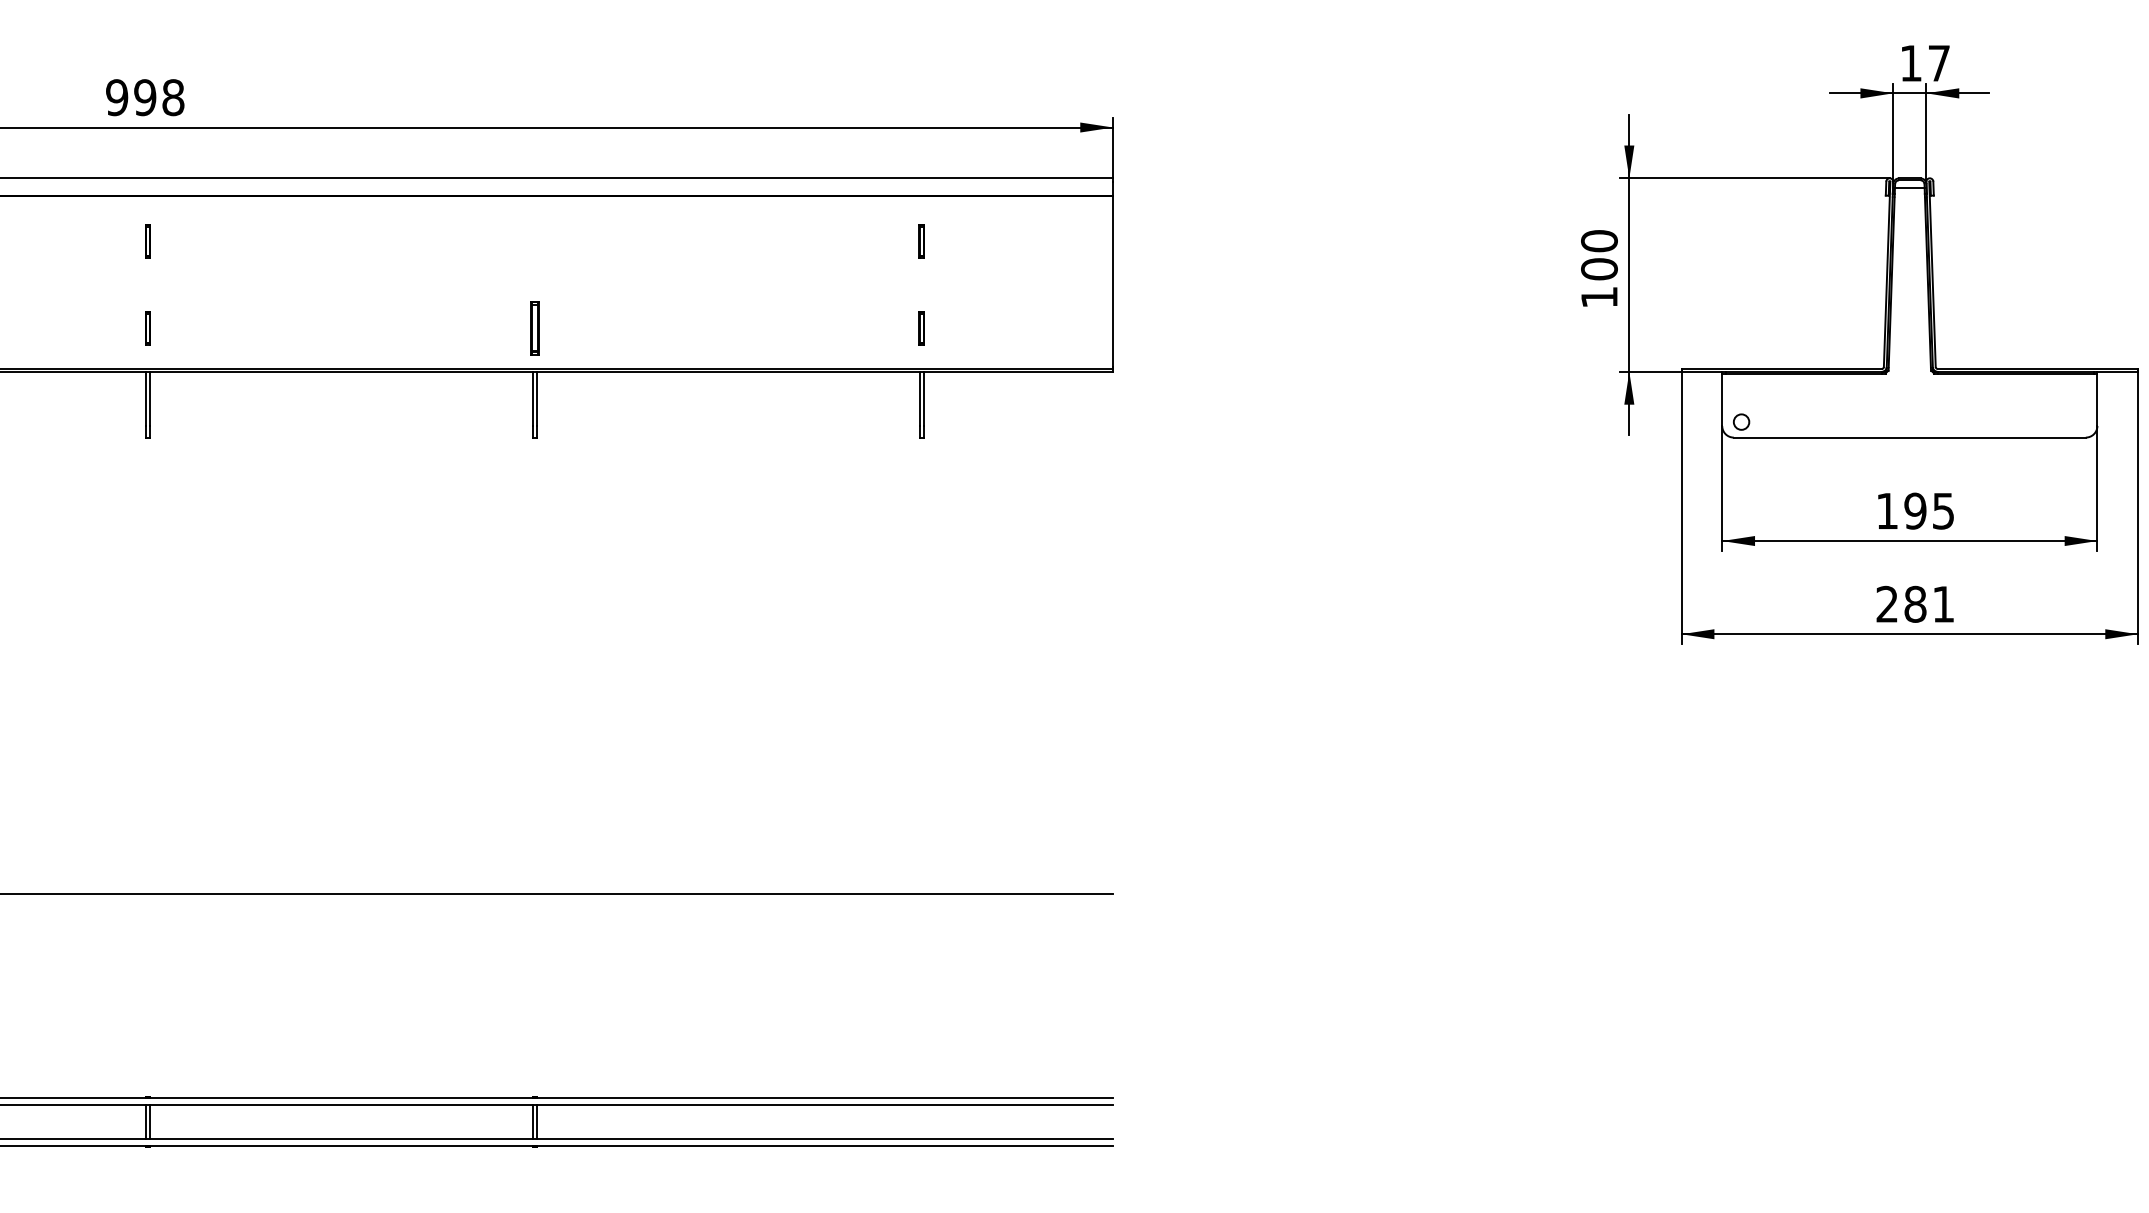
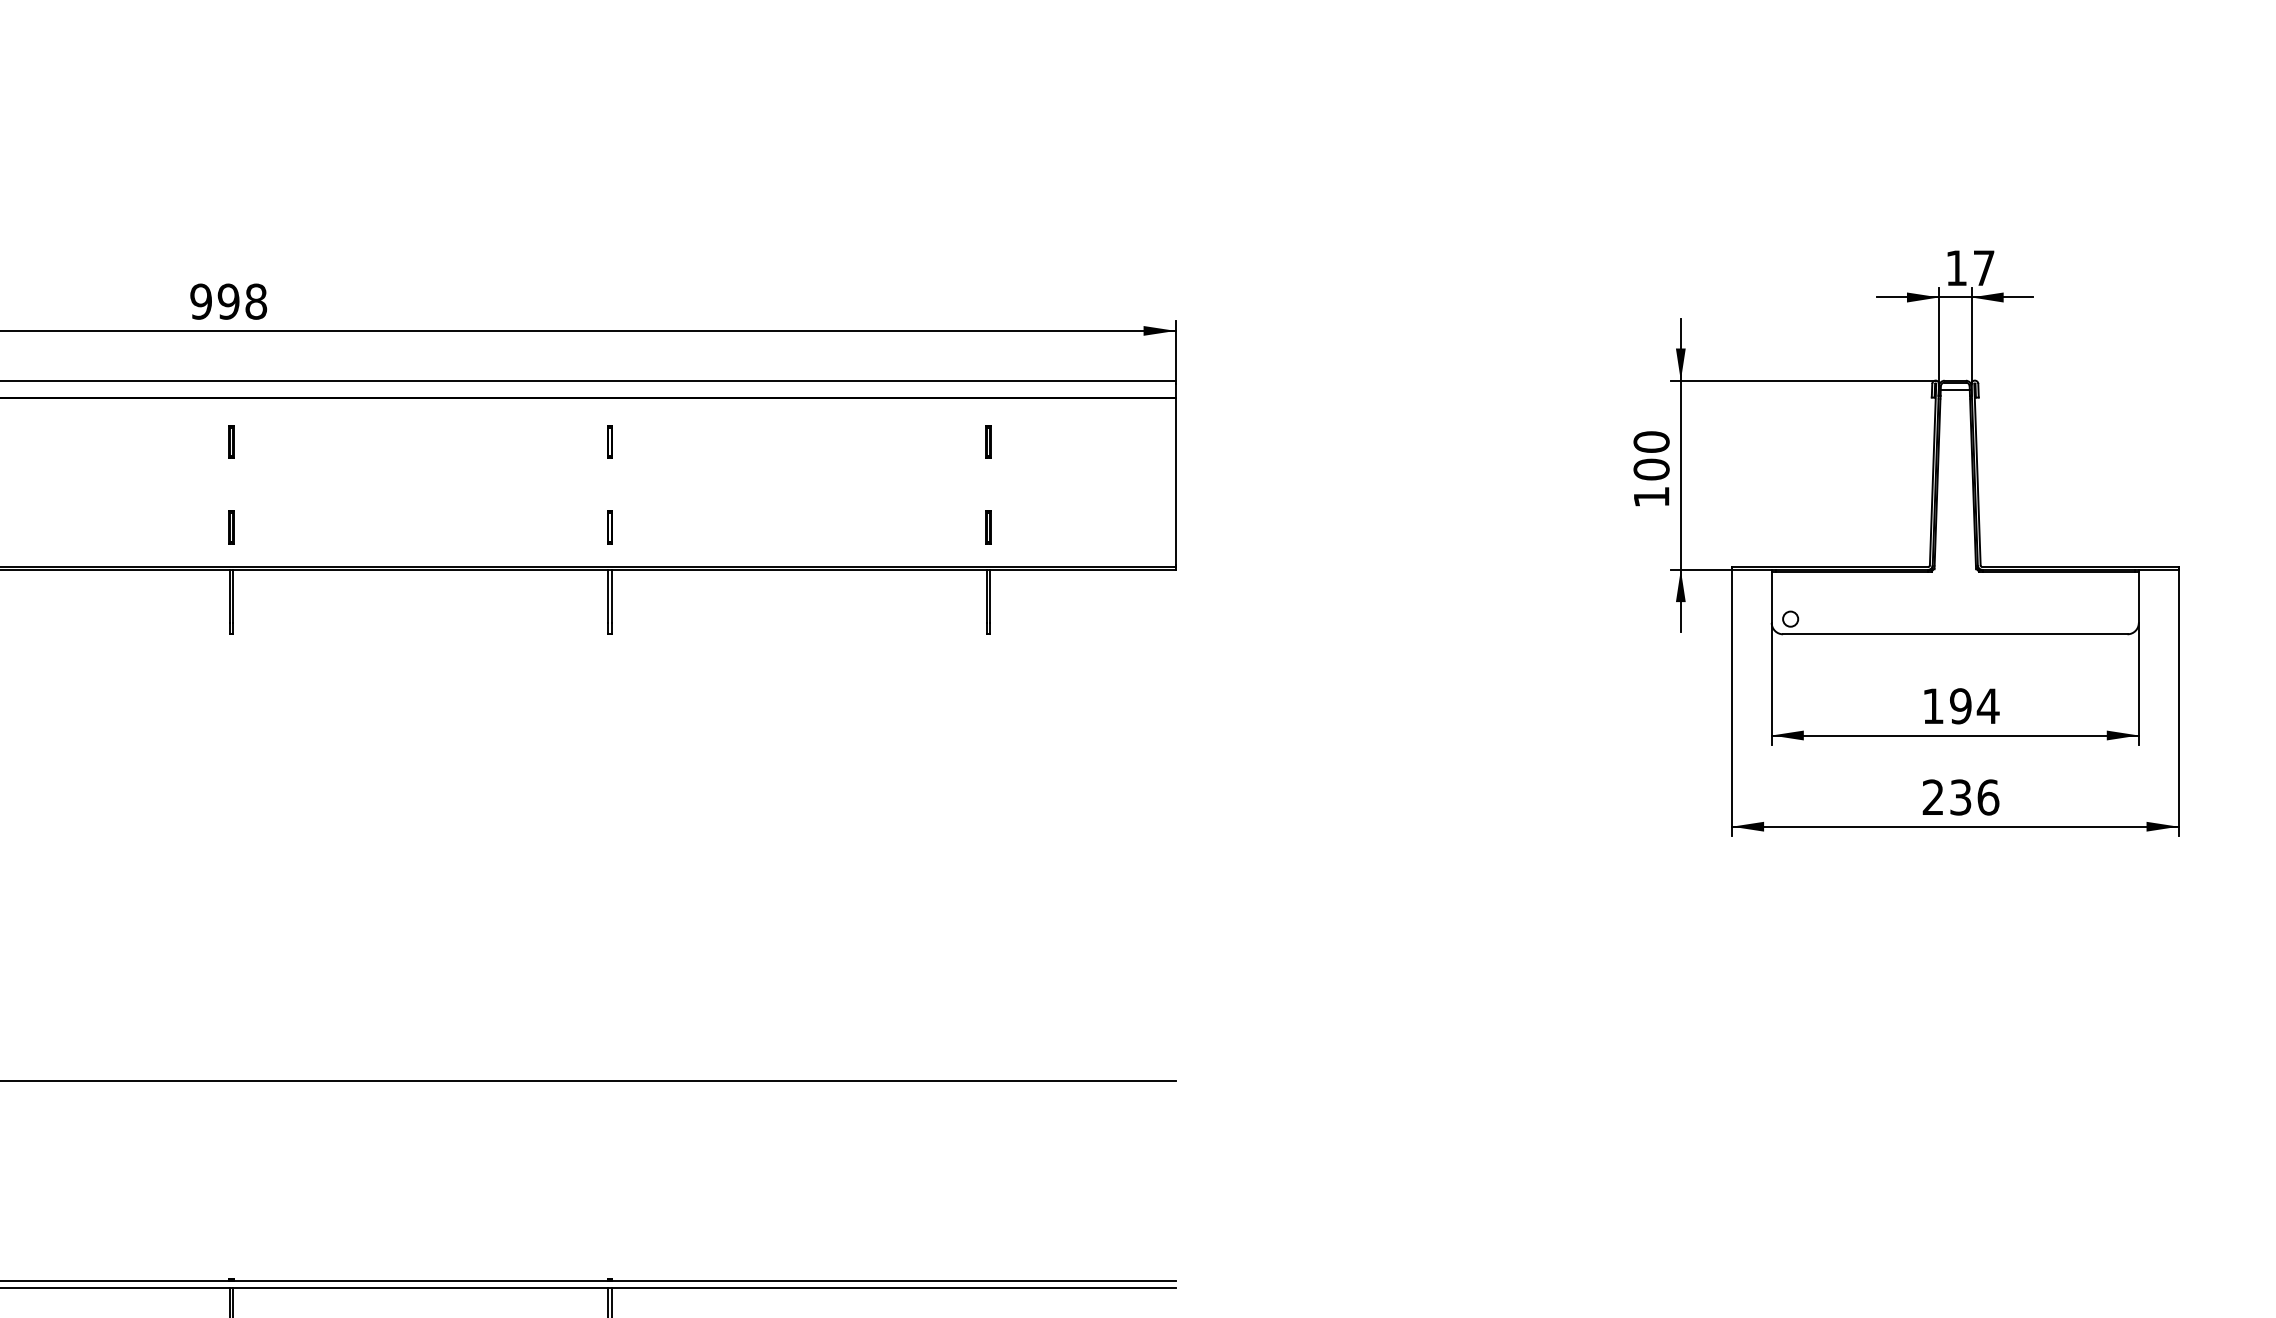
part: (534, 240) -> (609, 441), added
part: (534, 328) -> (609, 527), size x0.62
text: (1942, 511) -> (1987, 706), 195 -> 194
text: (1929, 604) -> (1974, 797), 281 -> 236

